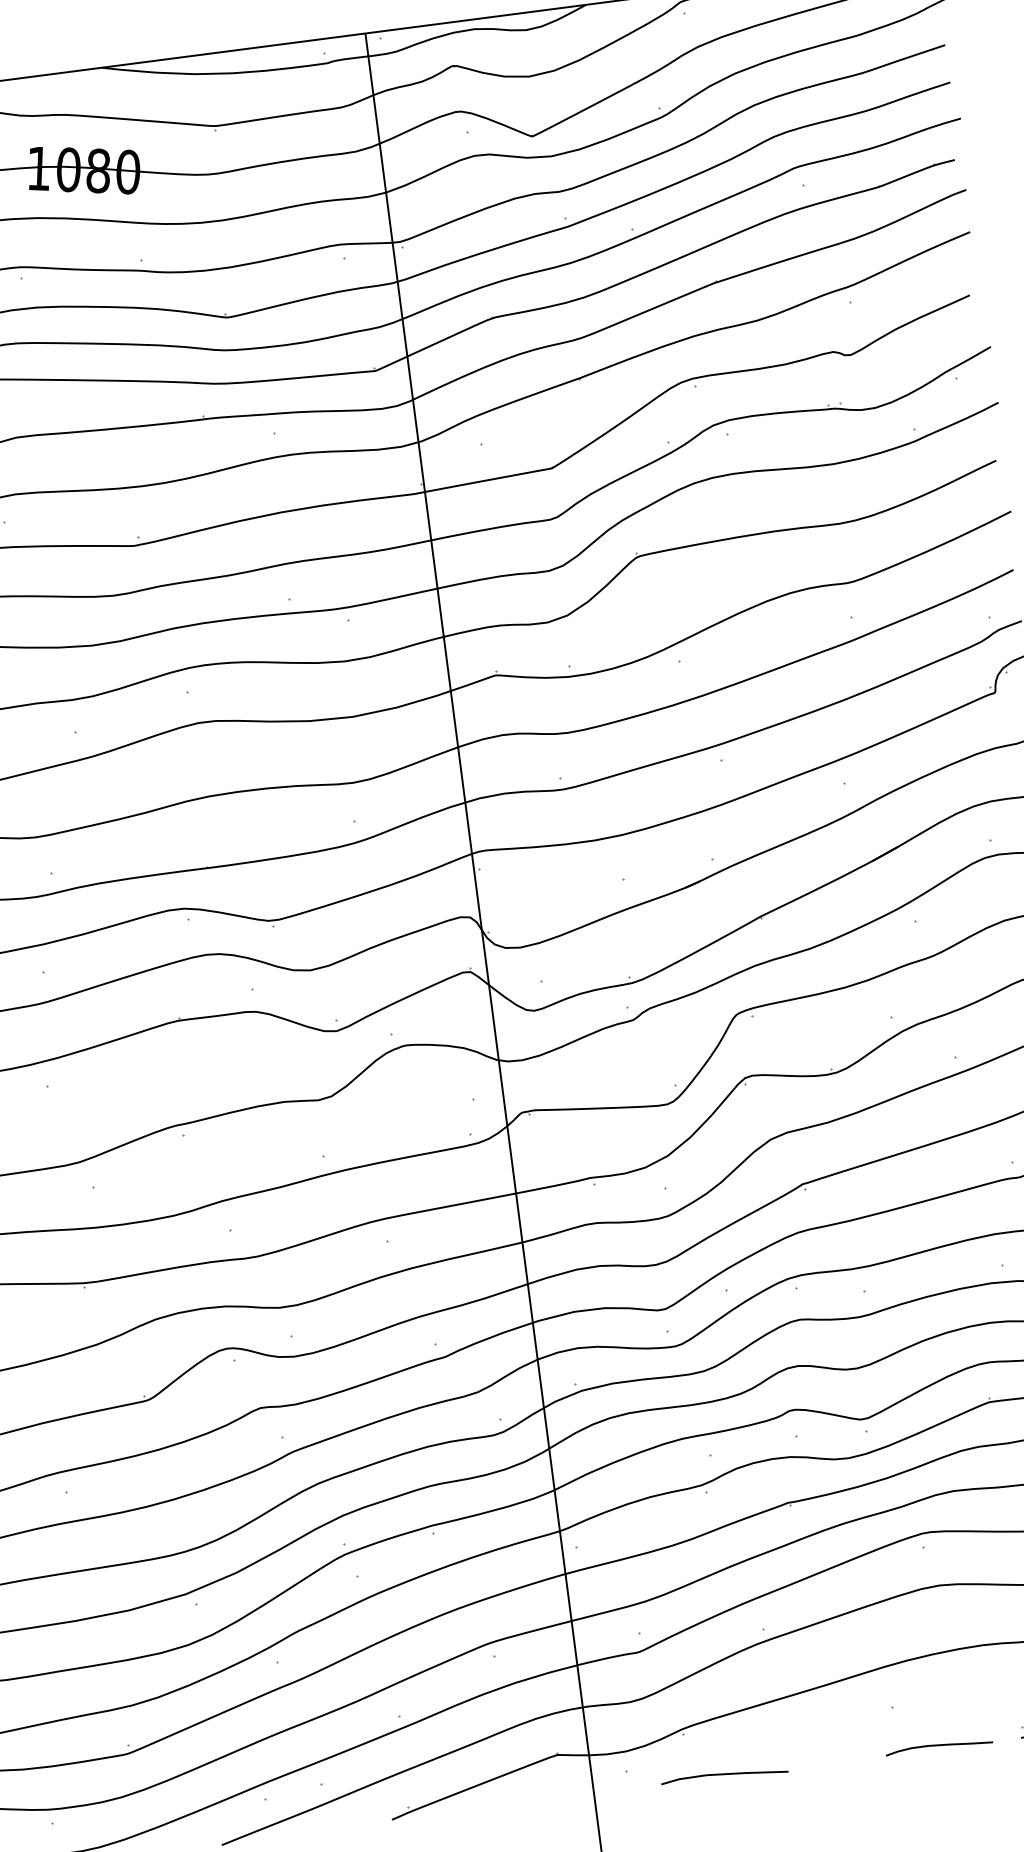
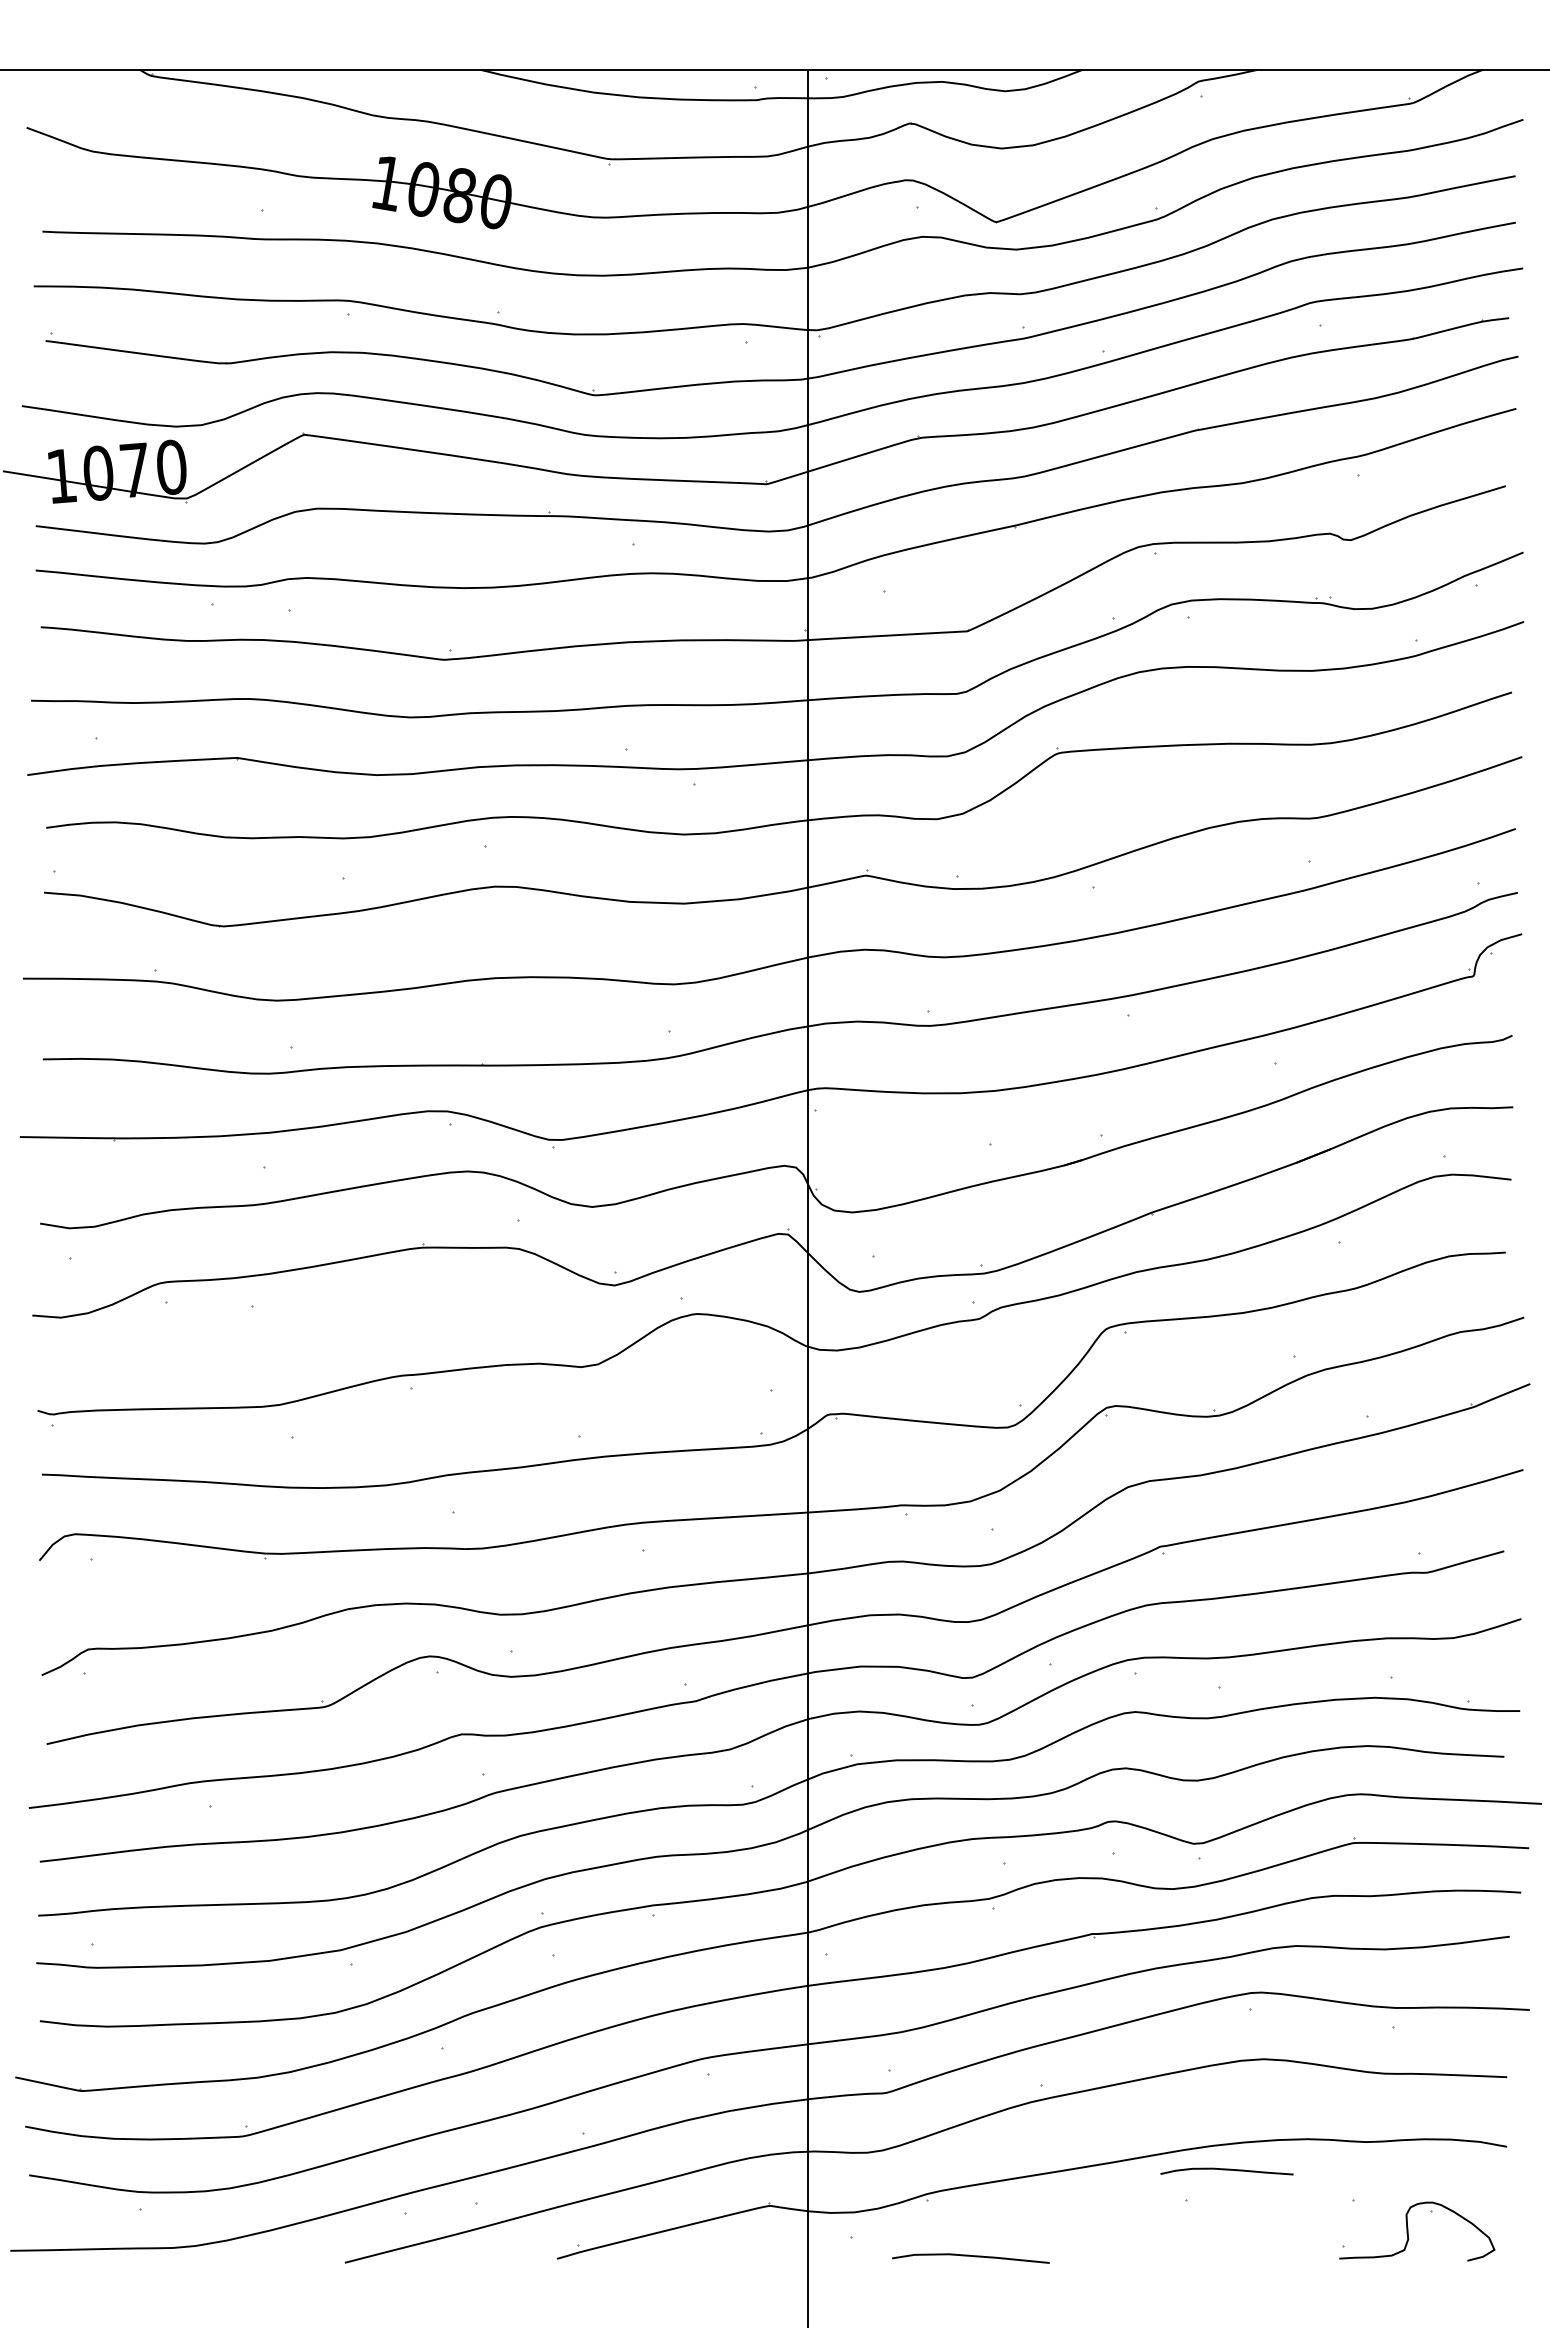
curve: (938, 1746) -> (1226, 2170), moved

